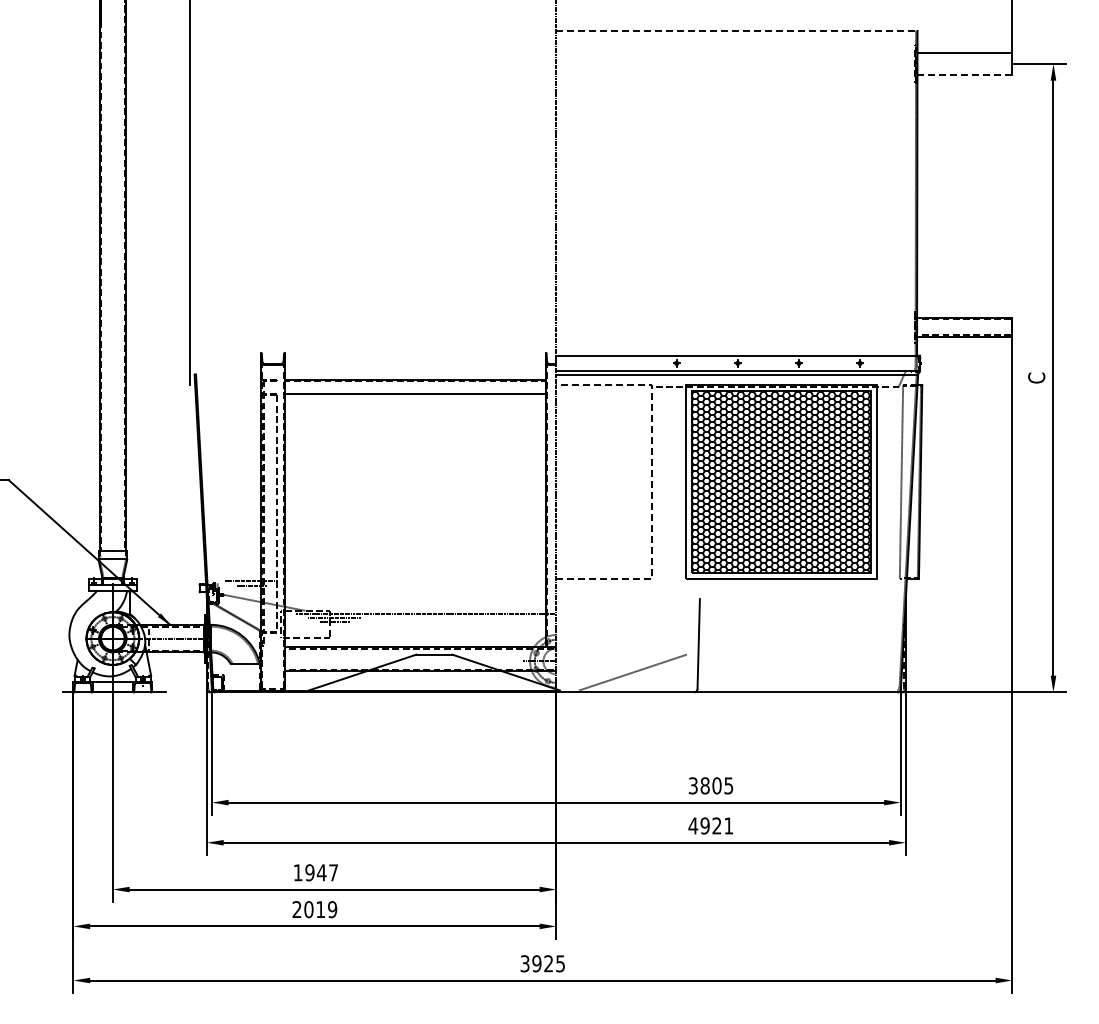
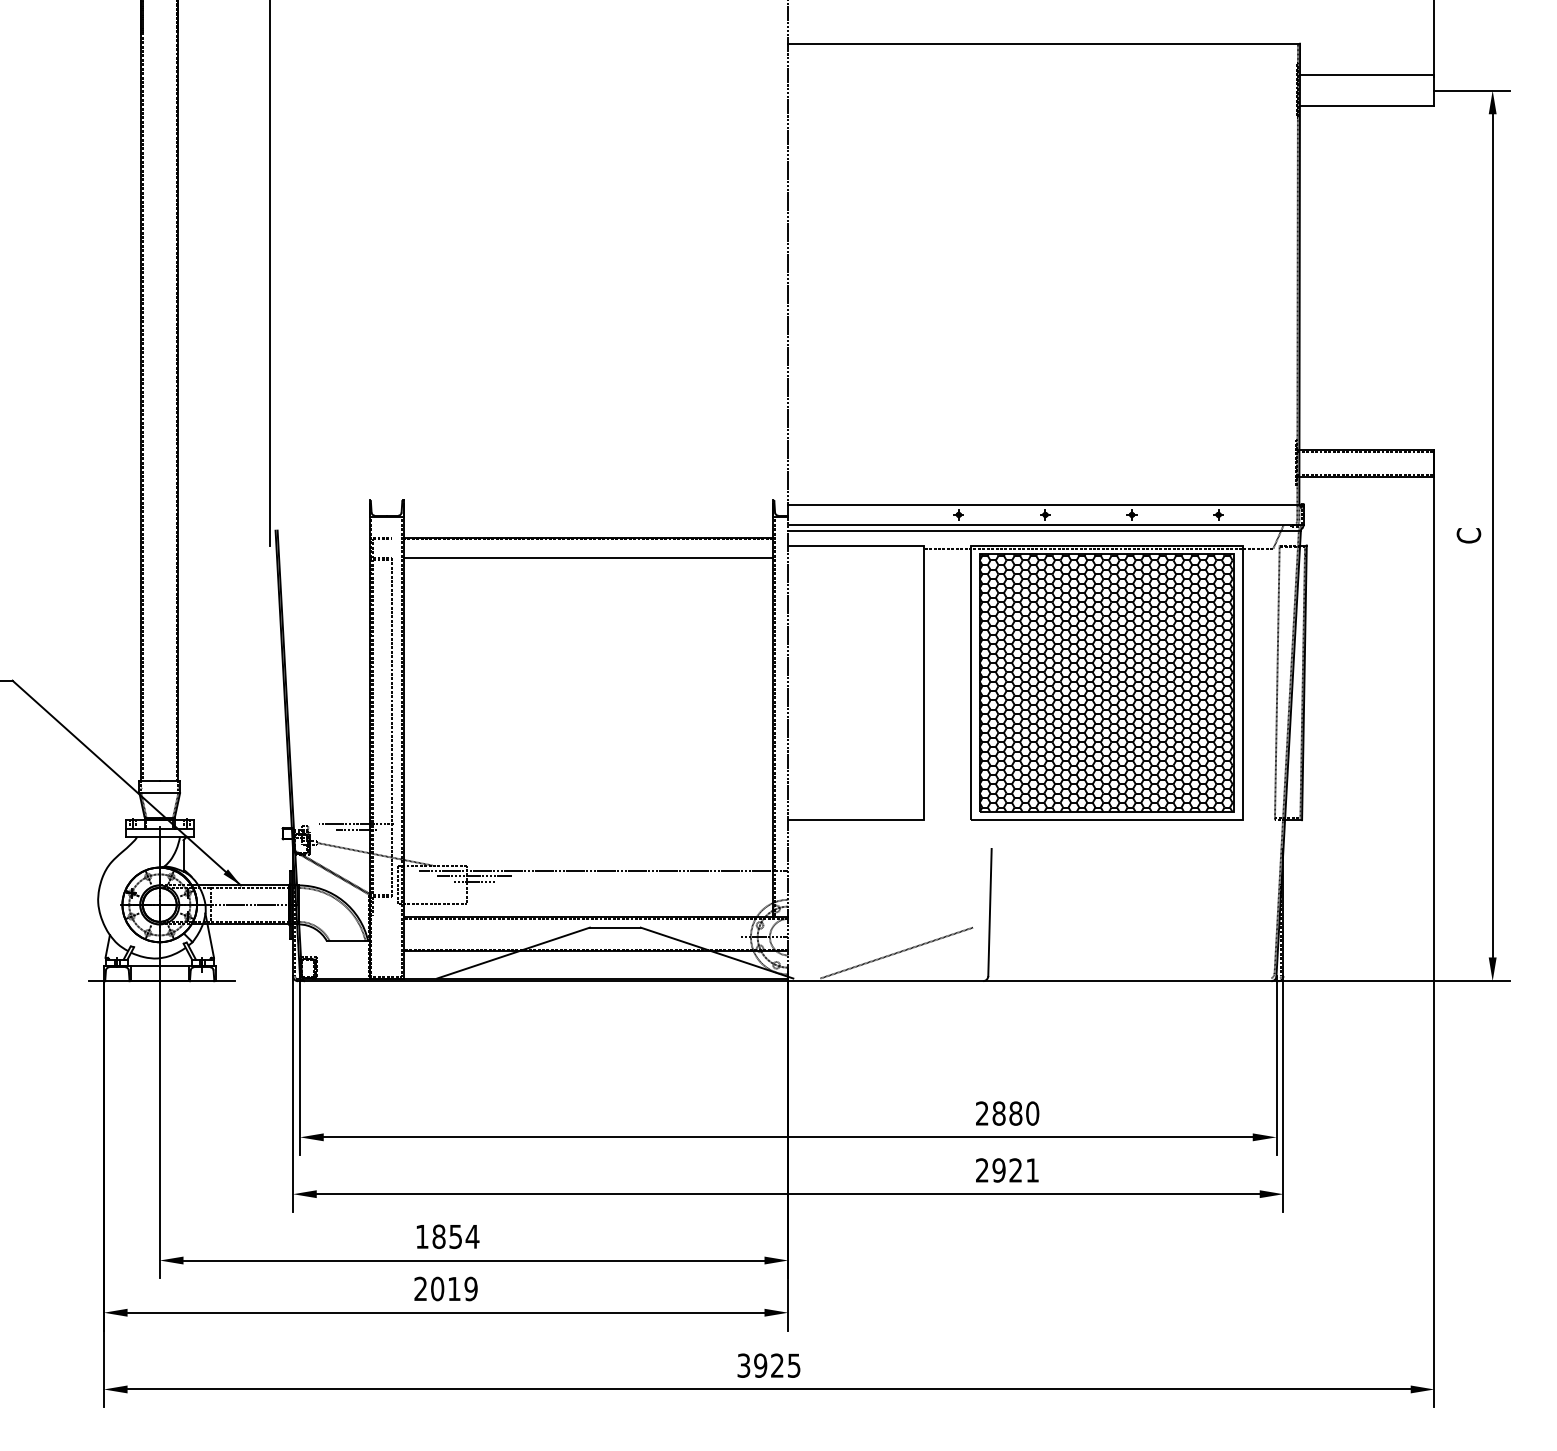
line: (736, 30) -> (1043, 43), dashed -> solid
line: (964, 74) -> (1366, 105), dashed -> solid
line: (652, 481) -> (924, 682), dashed -> solid
text: (711, 785) -> (1008, 1113), 3805 -> 2880
text: (693, 825) -> (982, 1169), 4921 -> 2921
text: (321, 872) -> (455, 1236), 1947 -> 1854

